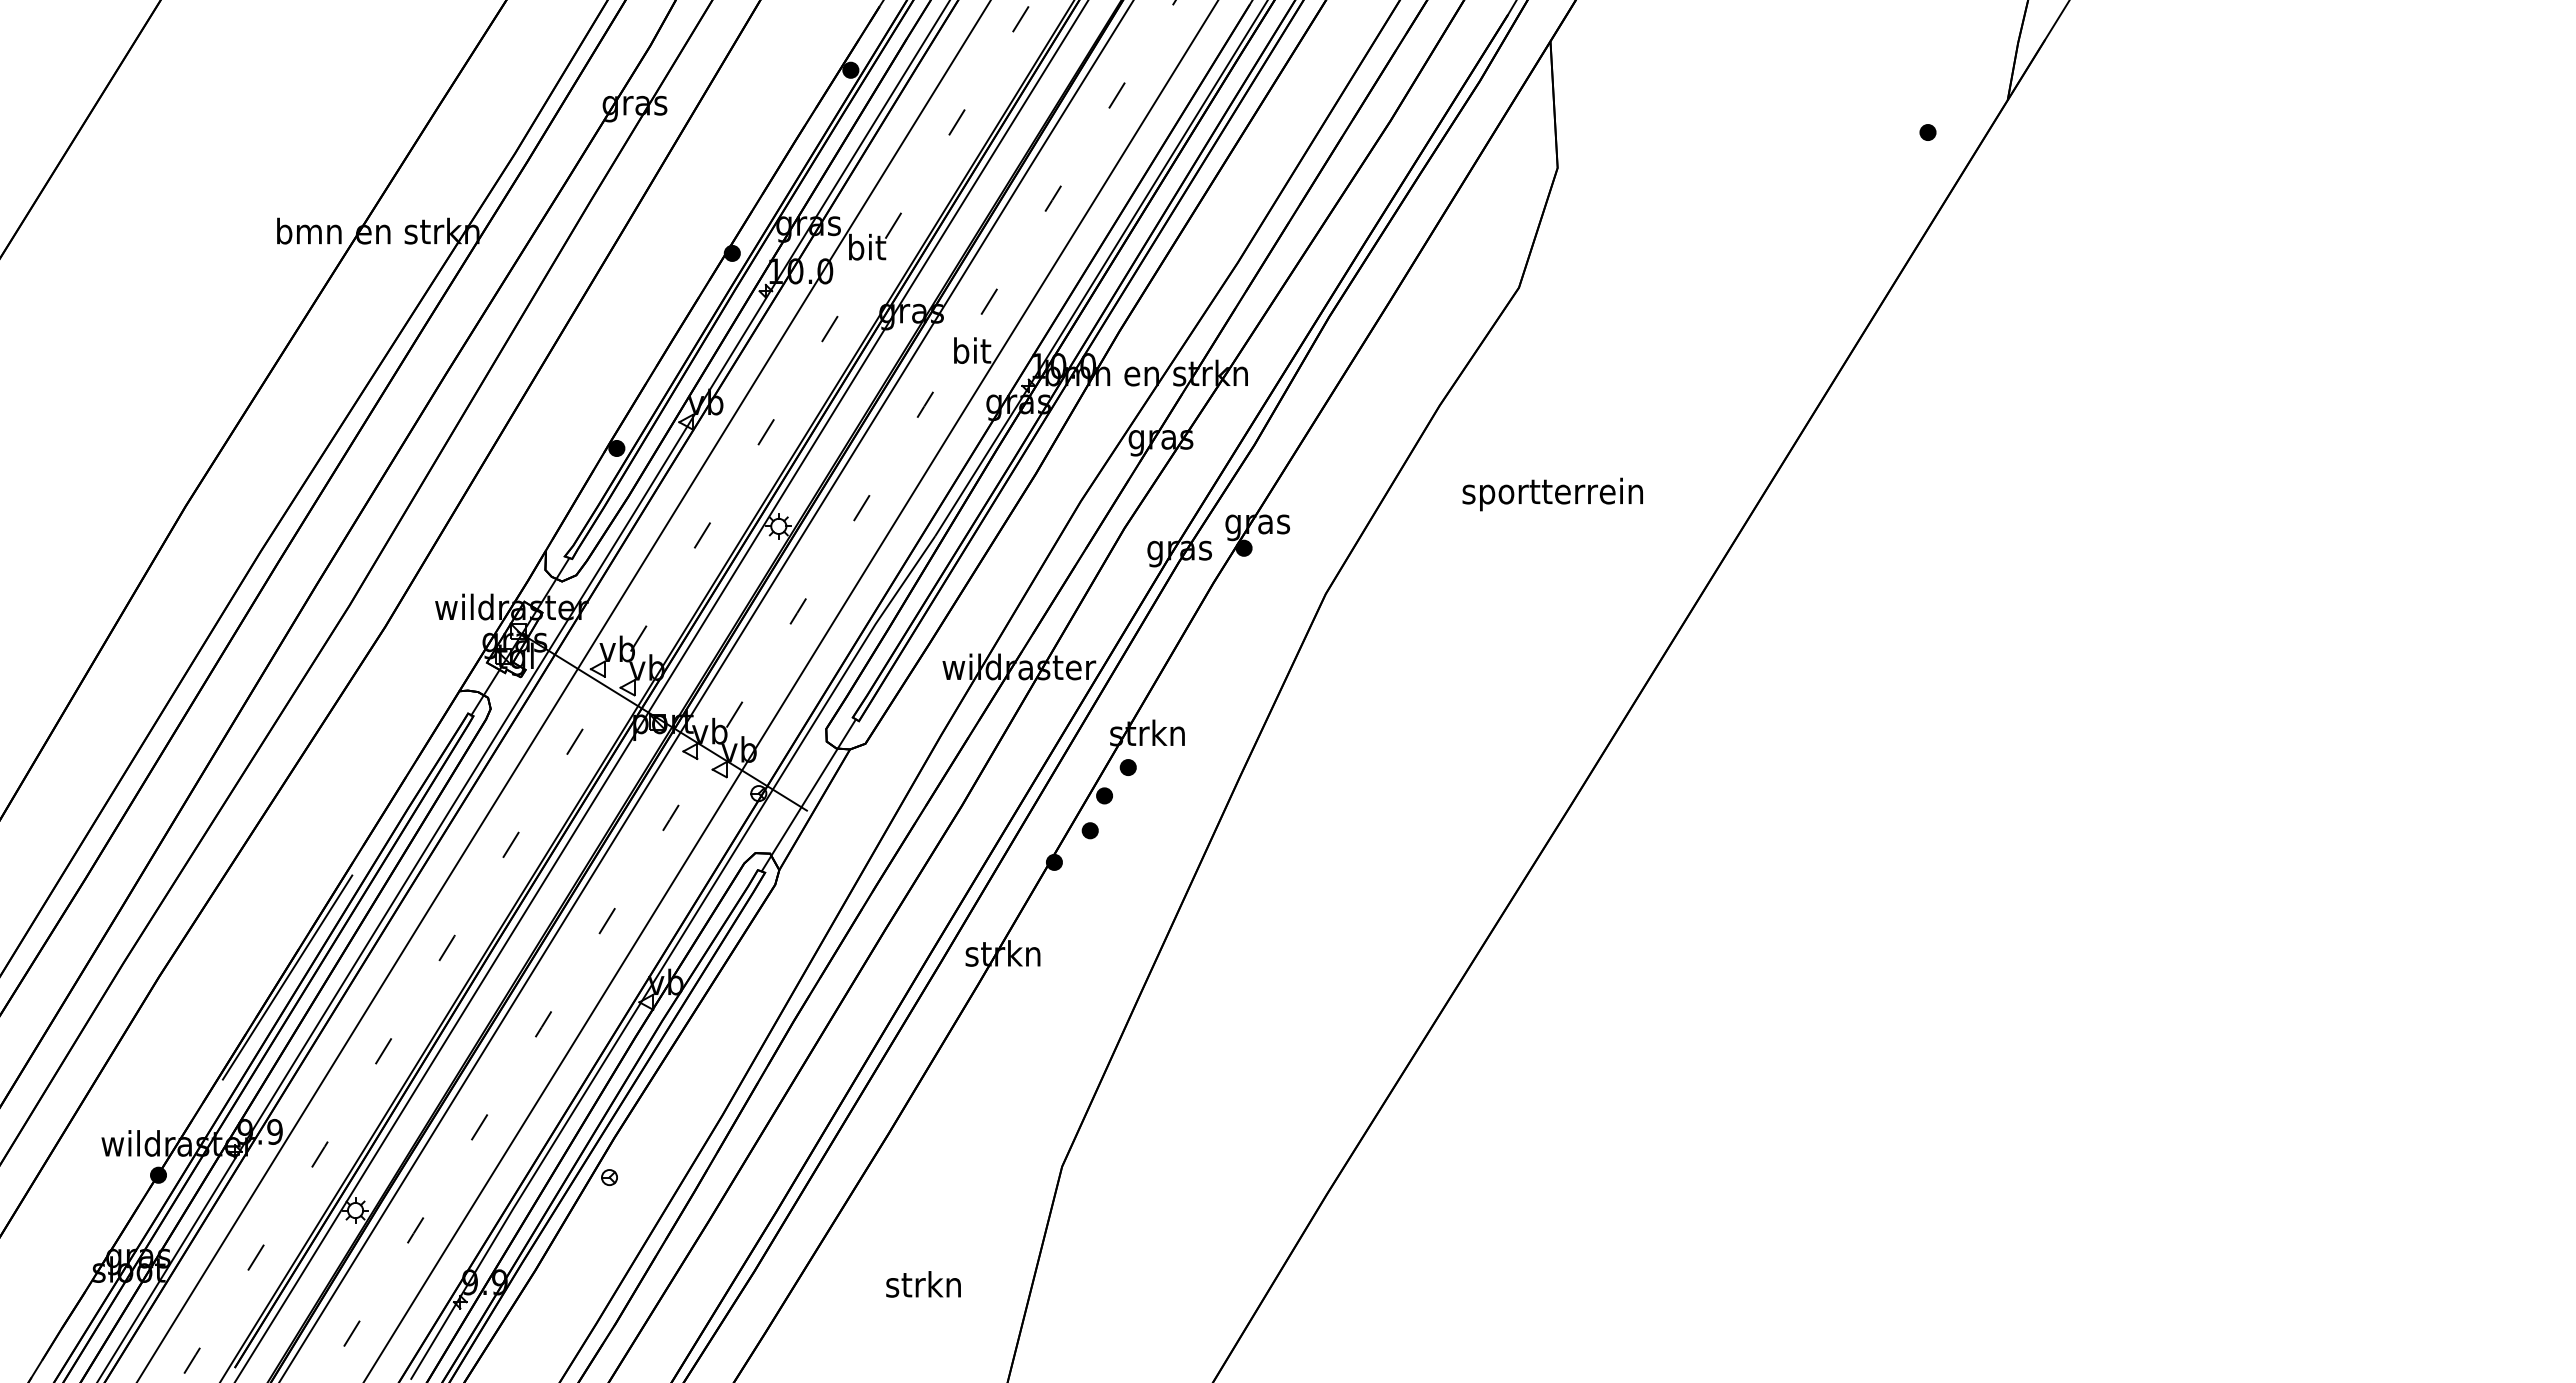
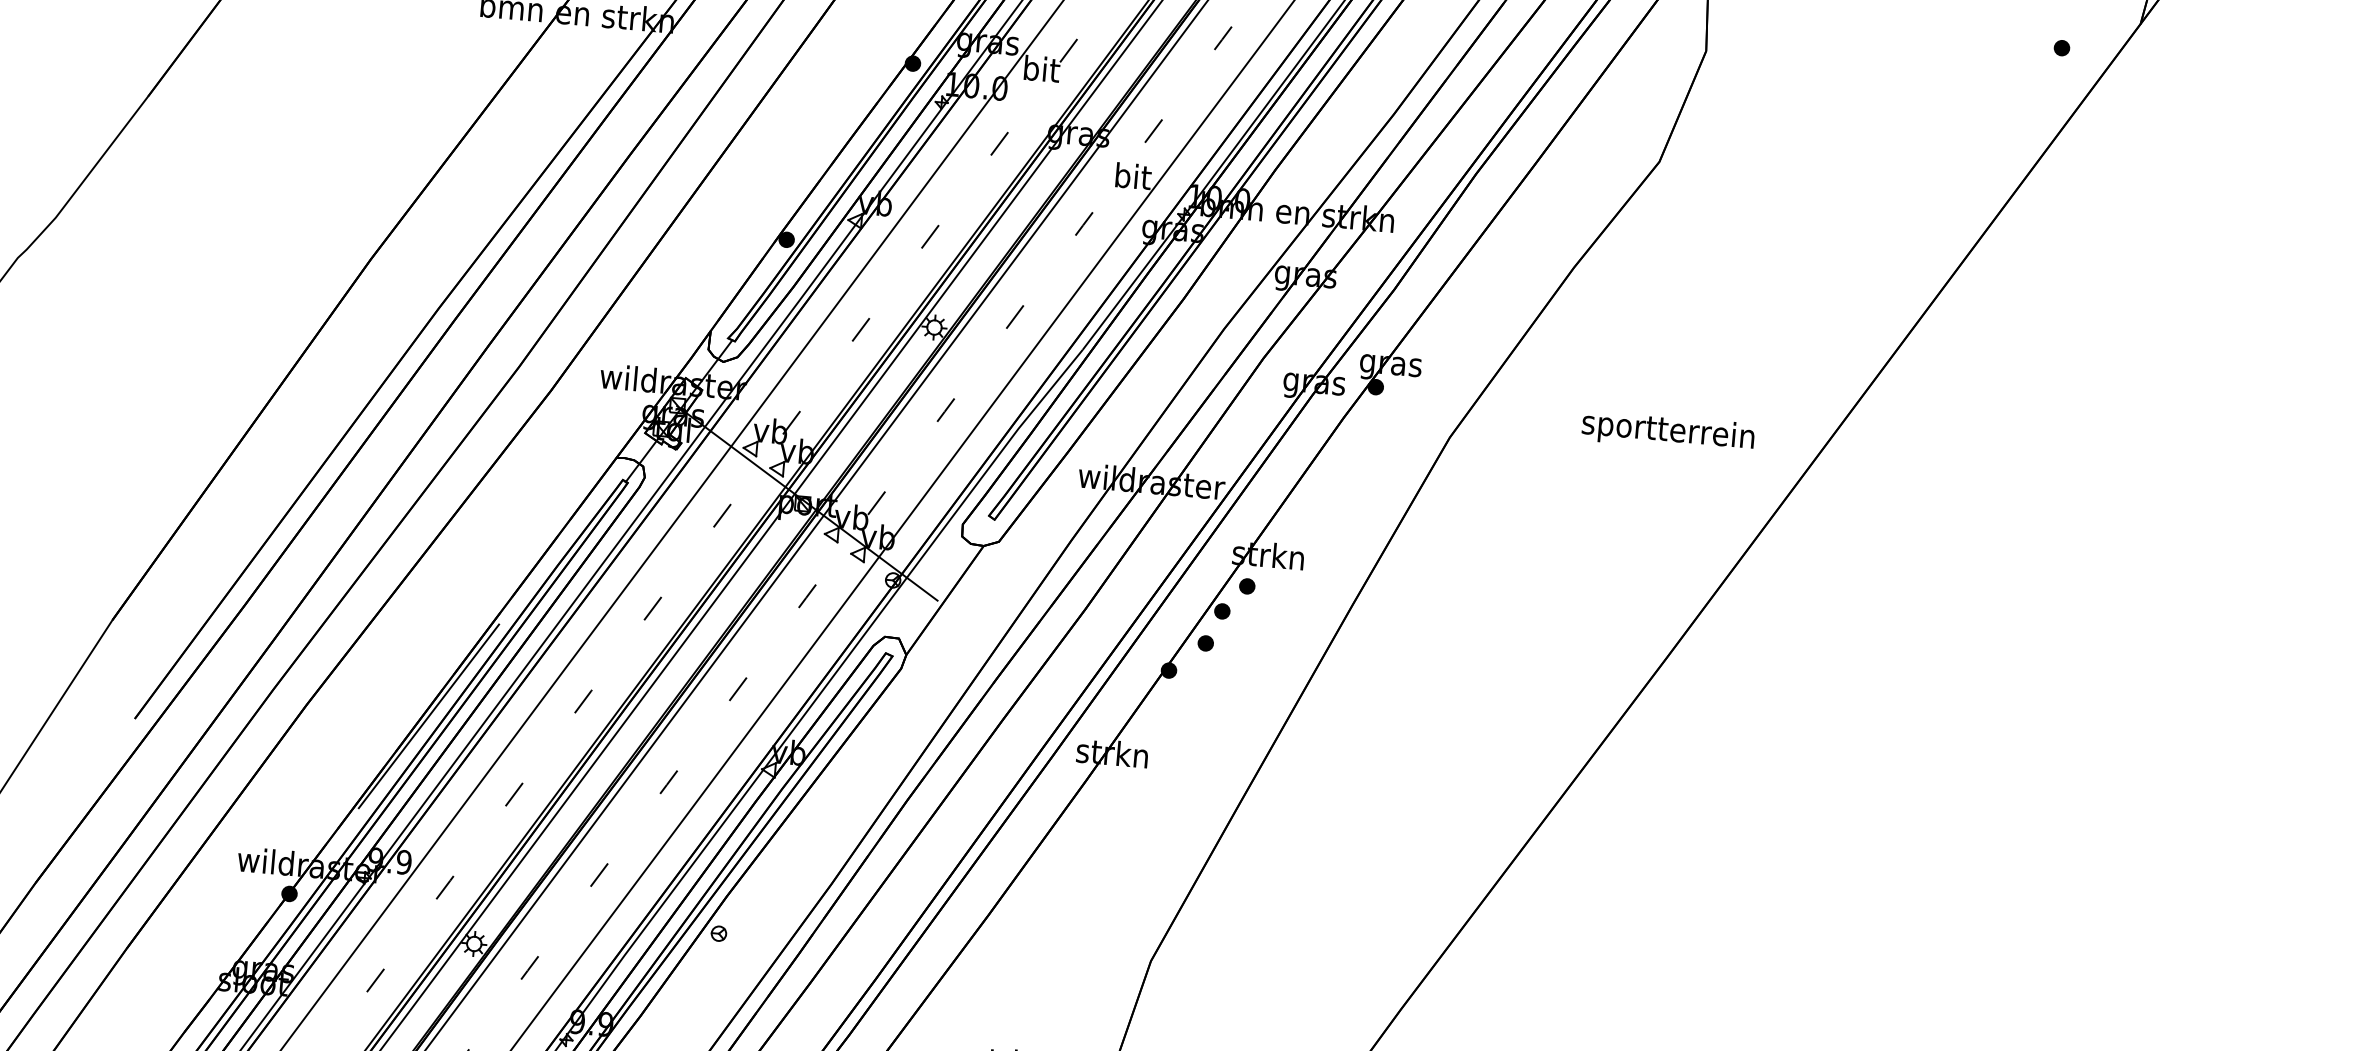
text: (1552, 494) -> (1667, 432), moved
line: (808, 795) -> (940, 586), removed

